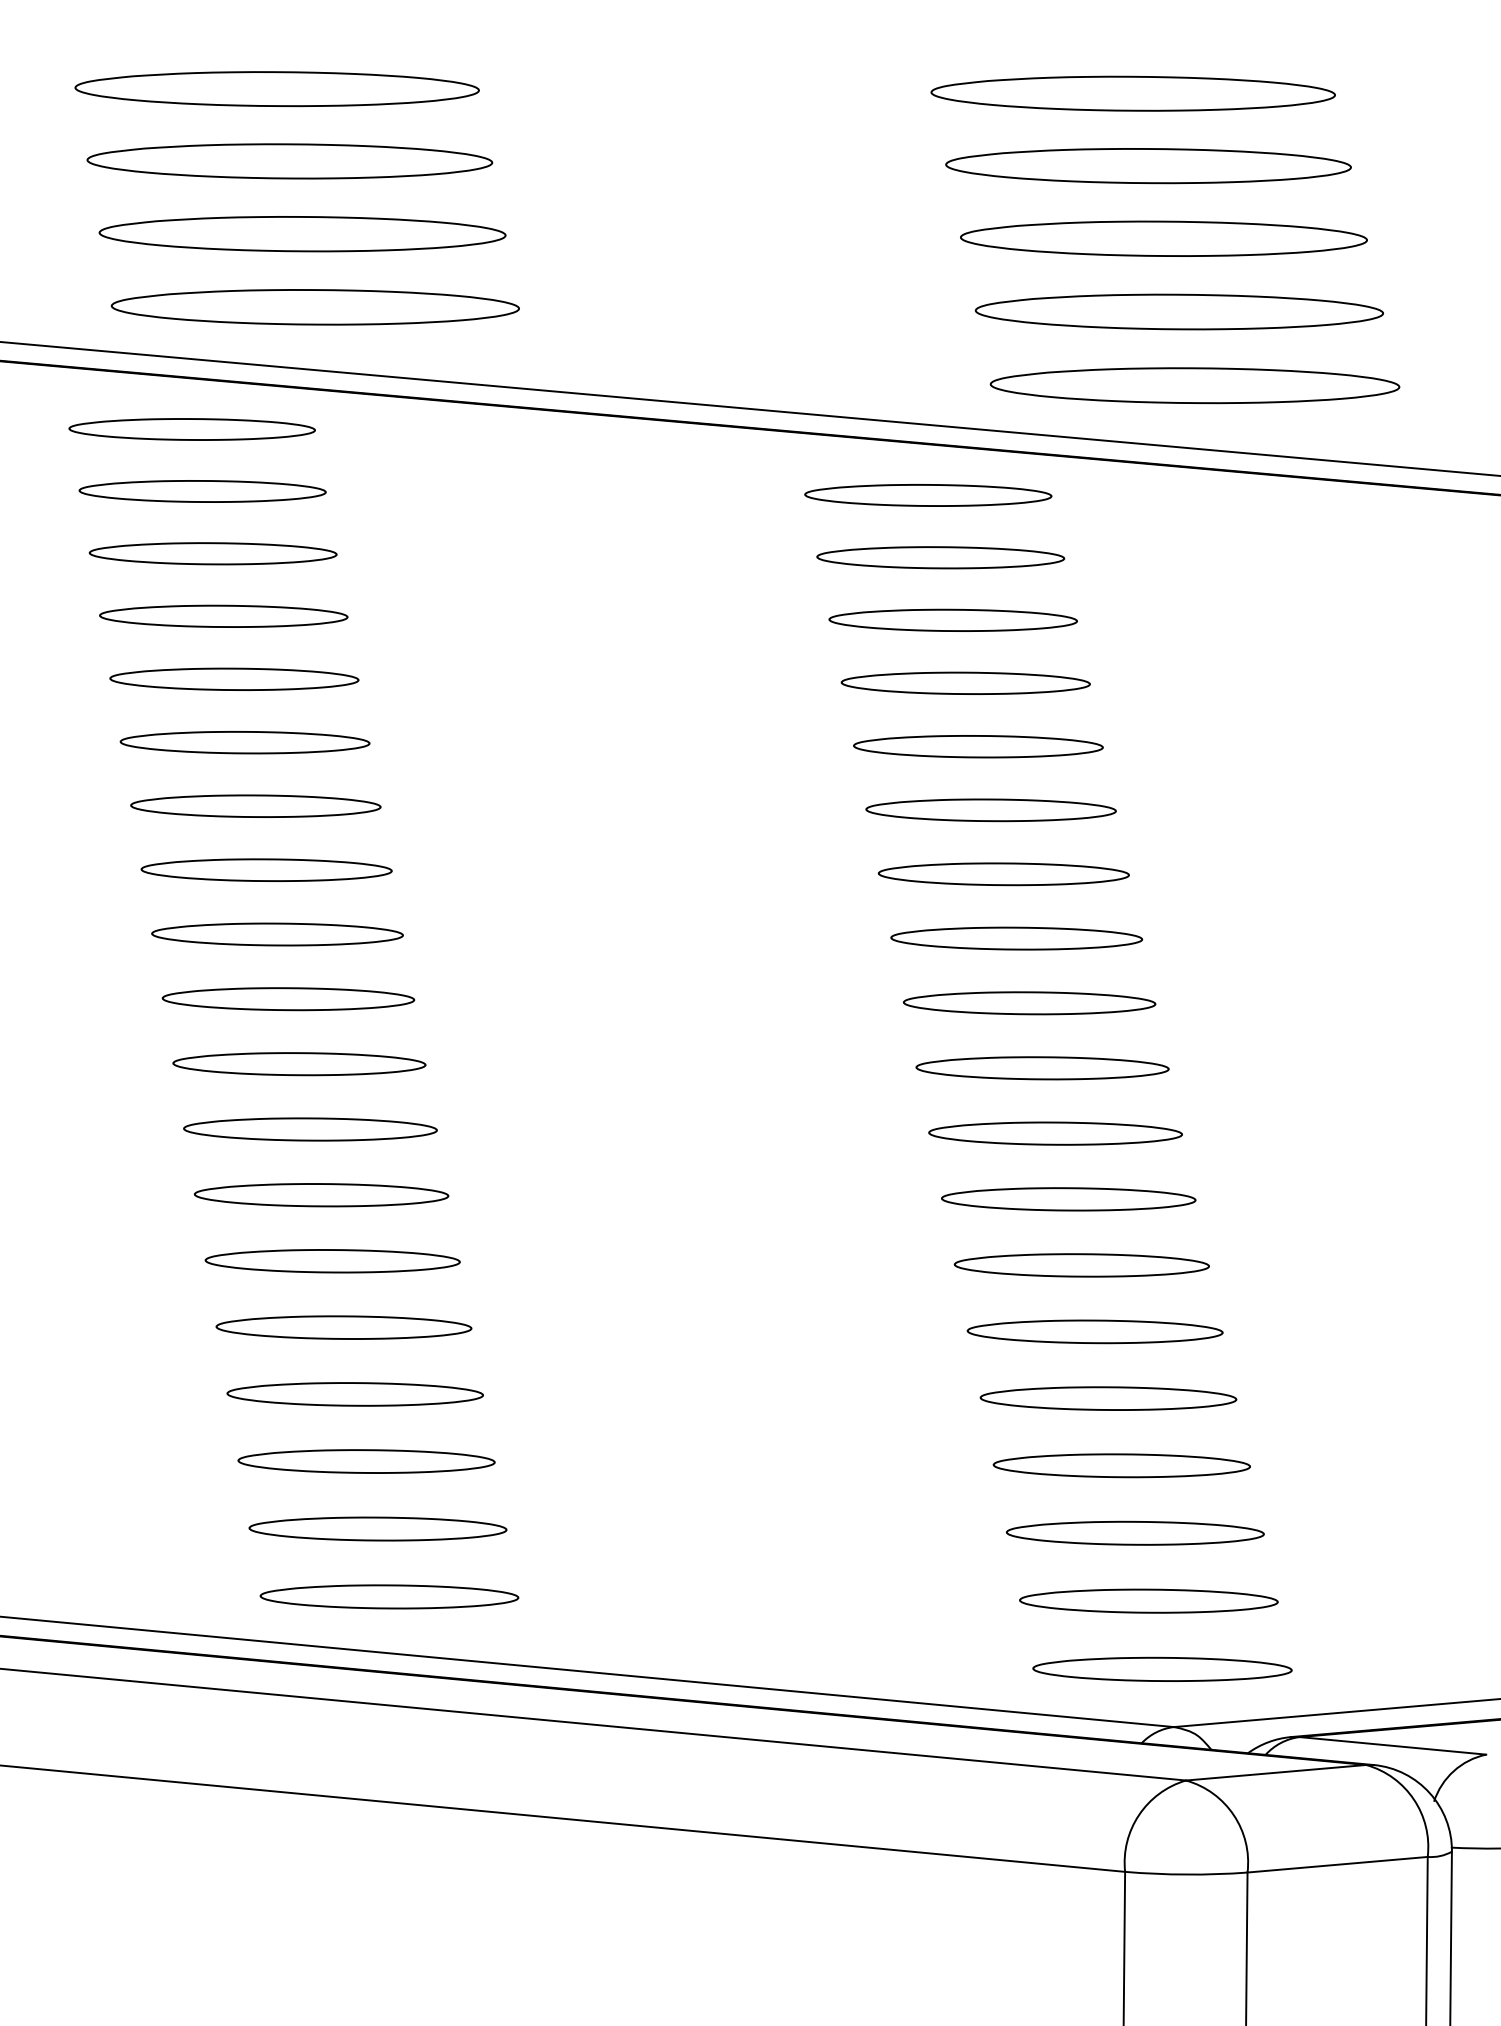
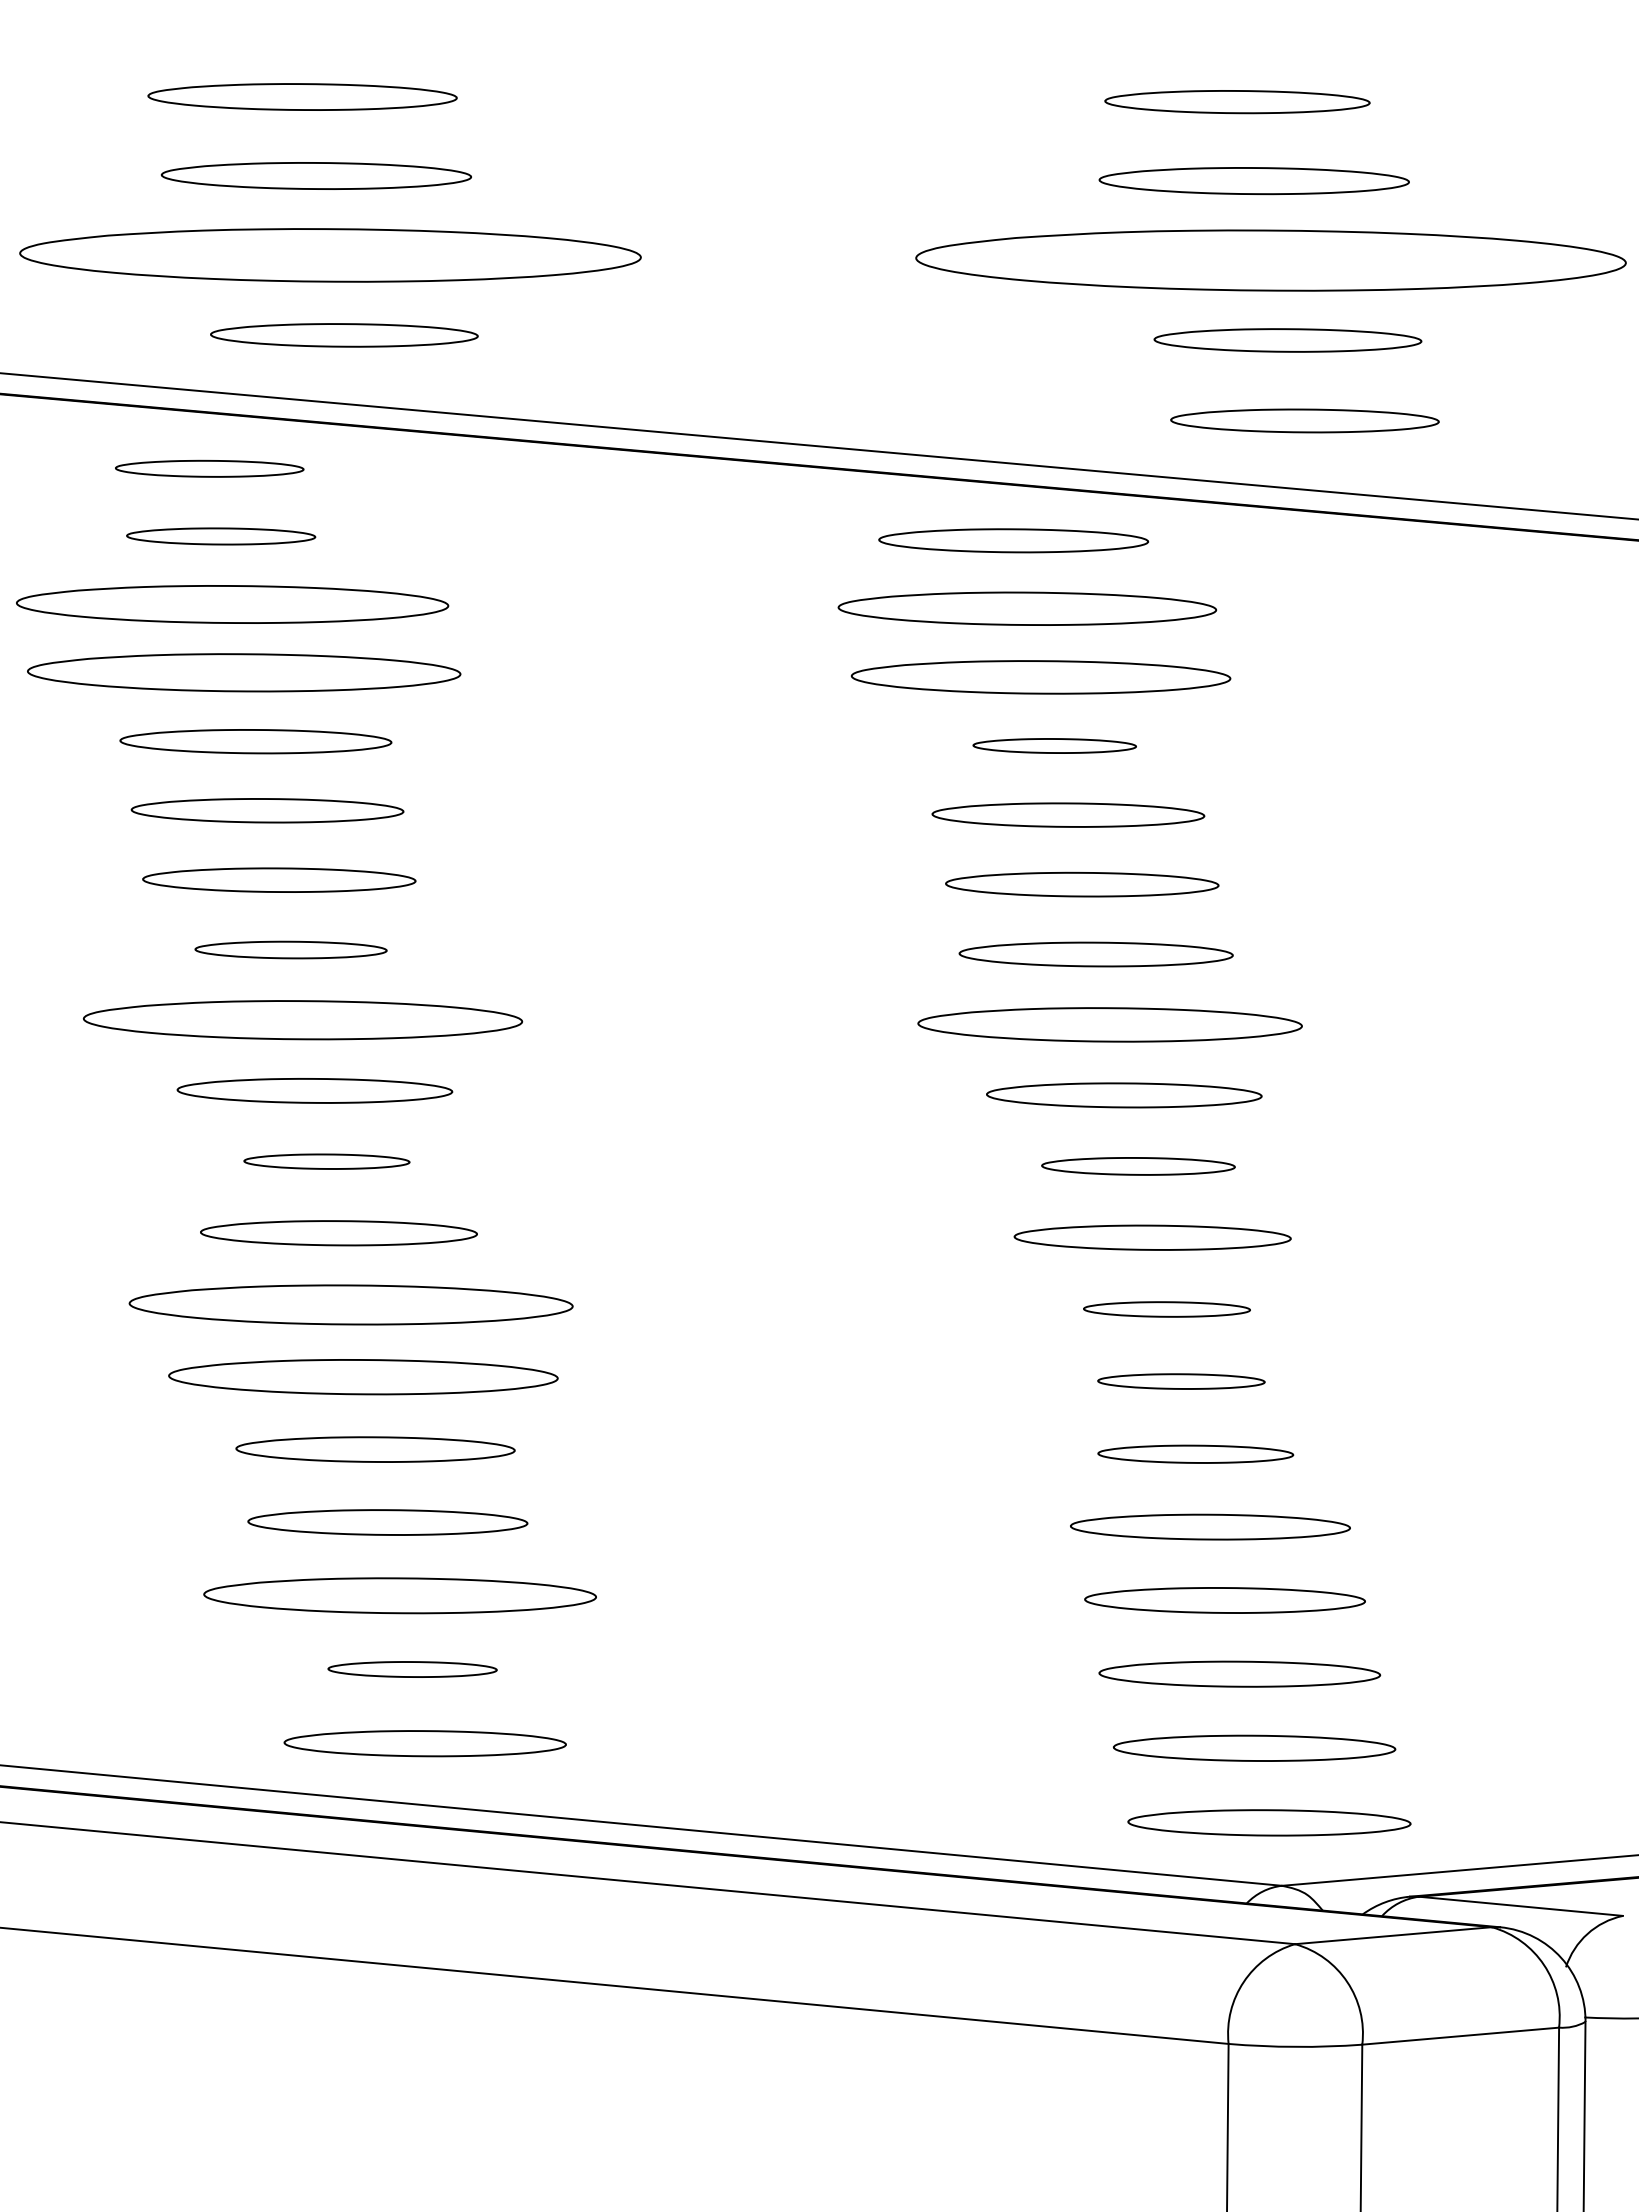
part: (277, 88) -> (302, 96), size x0.7
part: (1133, 93) -> (1237, 101), size x0.6
part: (289, 160) -> (316, 175), size x0.7
part: (1148, 165) -> (1254, 180), size x0.7
part: (301, 234) -> (329, 255), size x1.4
part: (1163, 238) -> (1270, 260), size x1.6
part: (315, 307) -> (344, 335), size x0.6
part: (1179, 312) -> (1287, 340), size x0.6
part: (1194, 385) -> (1304, 420), size x0.6
part: (191, 429) -> (209, 468), size x0.7
part: (201, 491) -> (220, 536), size x0.7
part: (212, 553) -> (232, 604), size x1.6
part: (940, 557) -> (1026, 608), size x1.4
part: (223, 616) -> (244, 672), size x1.6
part: (952, 619) -> (1040, 676), size x1.4
part: (965, 682) -> (1054, 745), size x0.6
part: (266, 869) -> (290, 949), size x0.7
part: (277, 934) -> (302, 1020), size x1.6
part: (1016, 938) -> (1110, 1024), size x1.4
part: (299, 1063) -> (326, 1161), size x0.6
part: (1042, 1068) -> (1138, 1166), size x0.7
part: (321, 1194) -> (350, 1304), size x1.6
part: (1068, 1199) -> (1166, 1309), size x0.6
part: (332, 1260) -> (362, 1376), size x1.4
part: (1081, 1265) -> (1181, 1381), size x0.6
part: (1094, 1332) -> (1195, 1454), size x0.7
part: (366, 1461) -> (400, 1595), size x1.4
part: (377, 1528) -> (412, 1669), size x0.6

